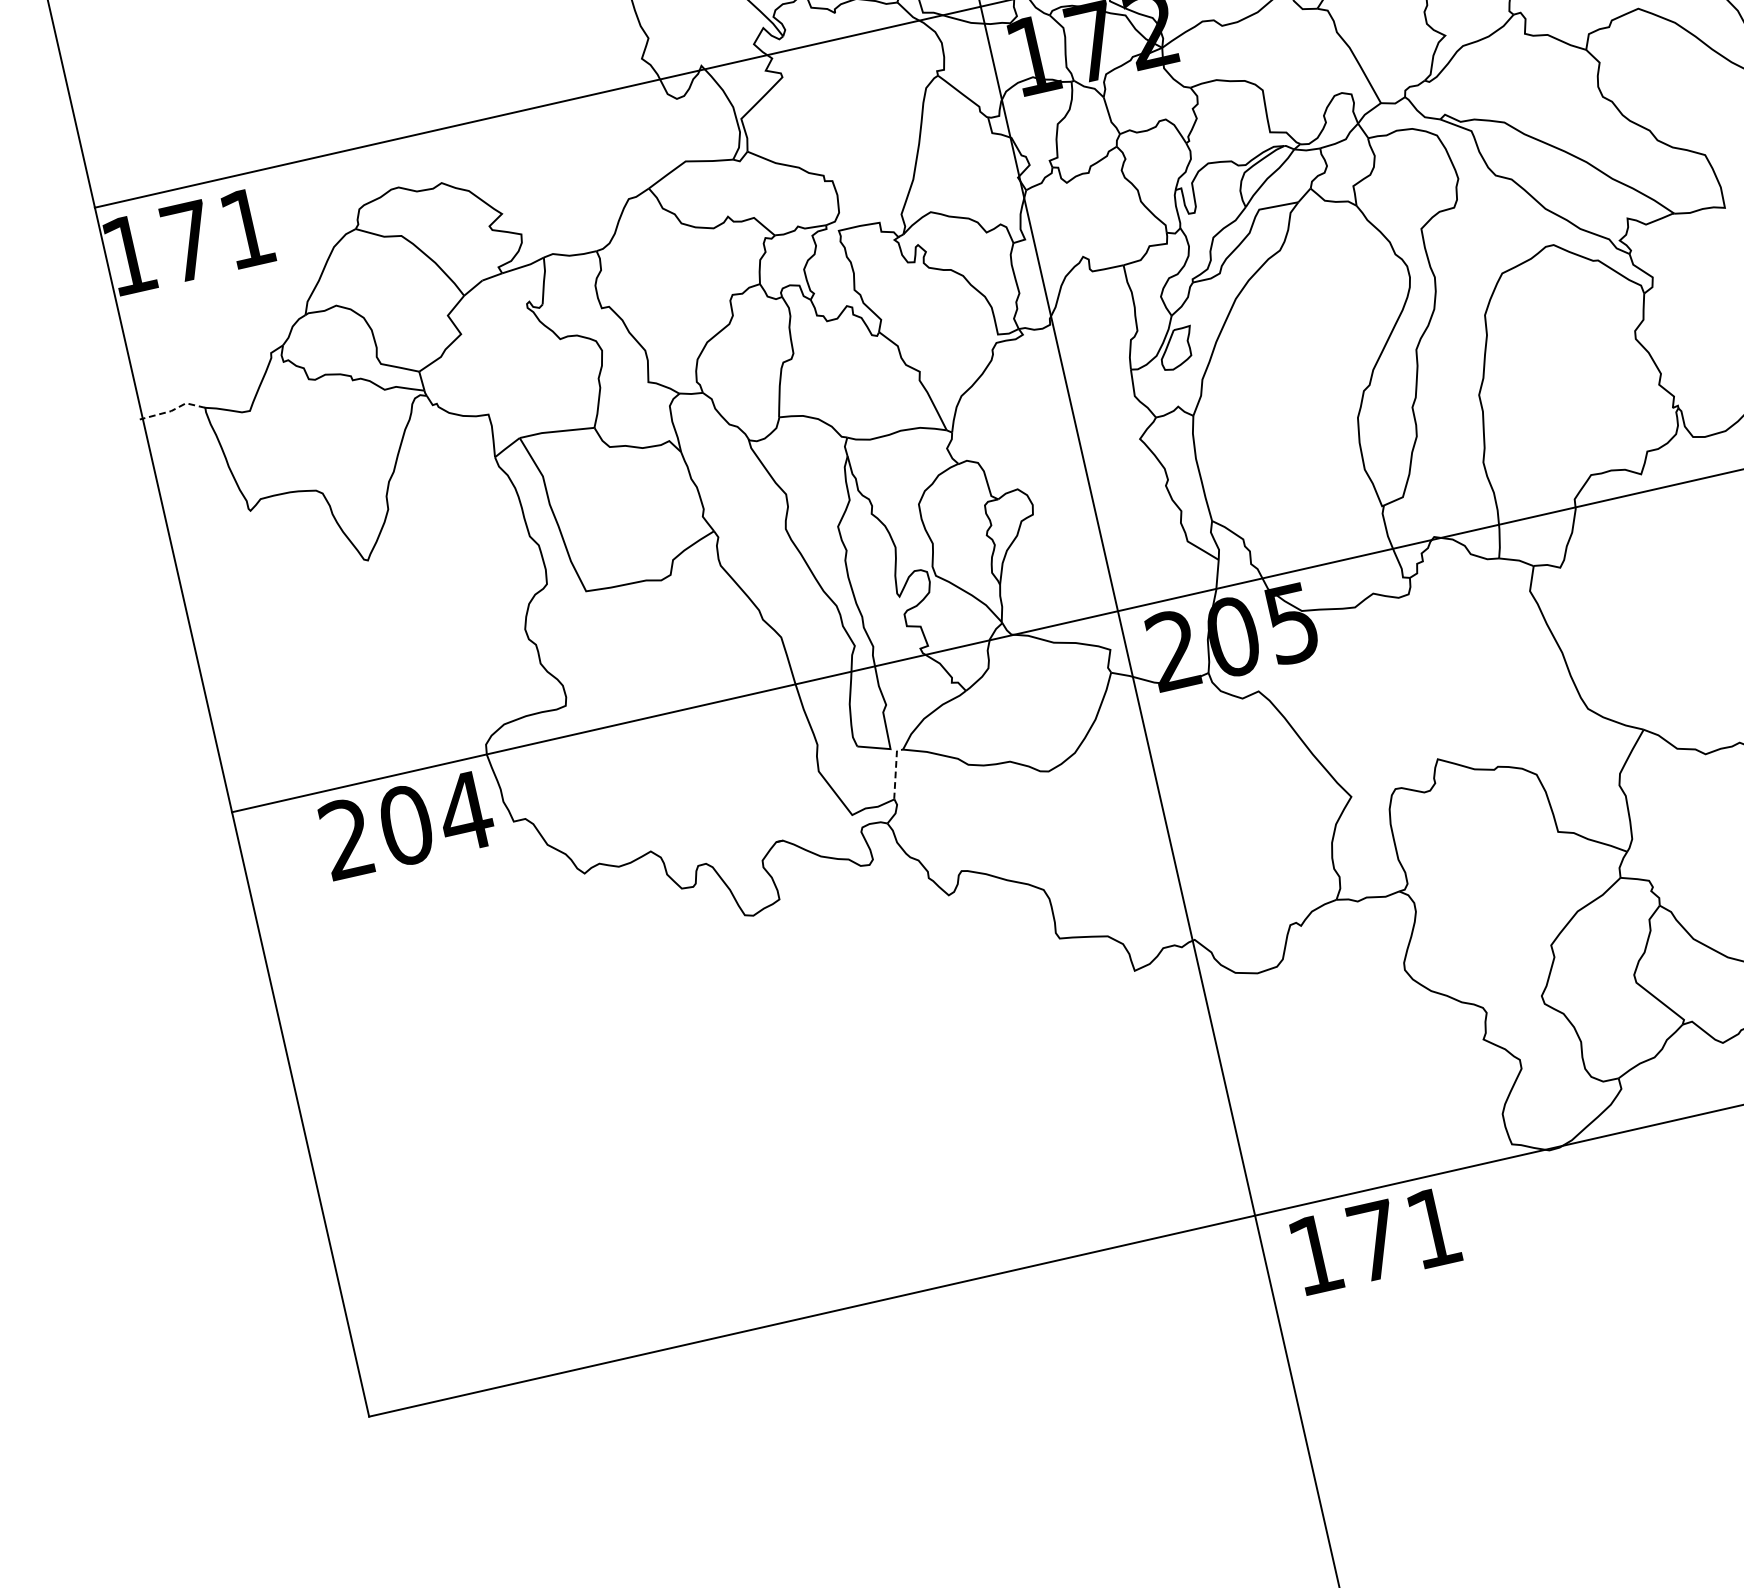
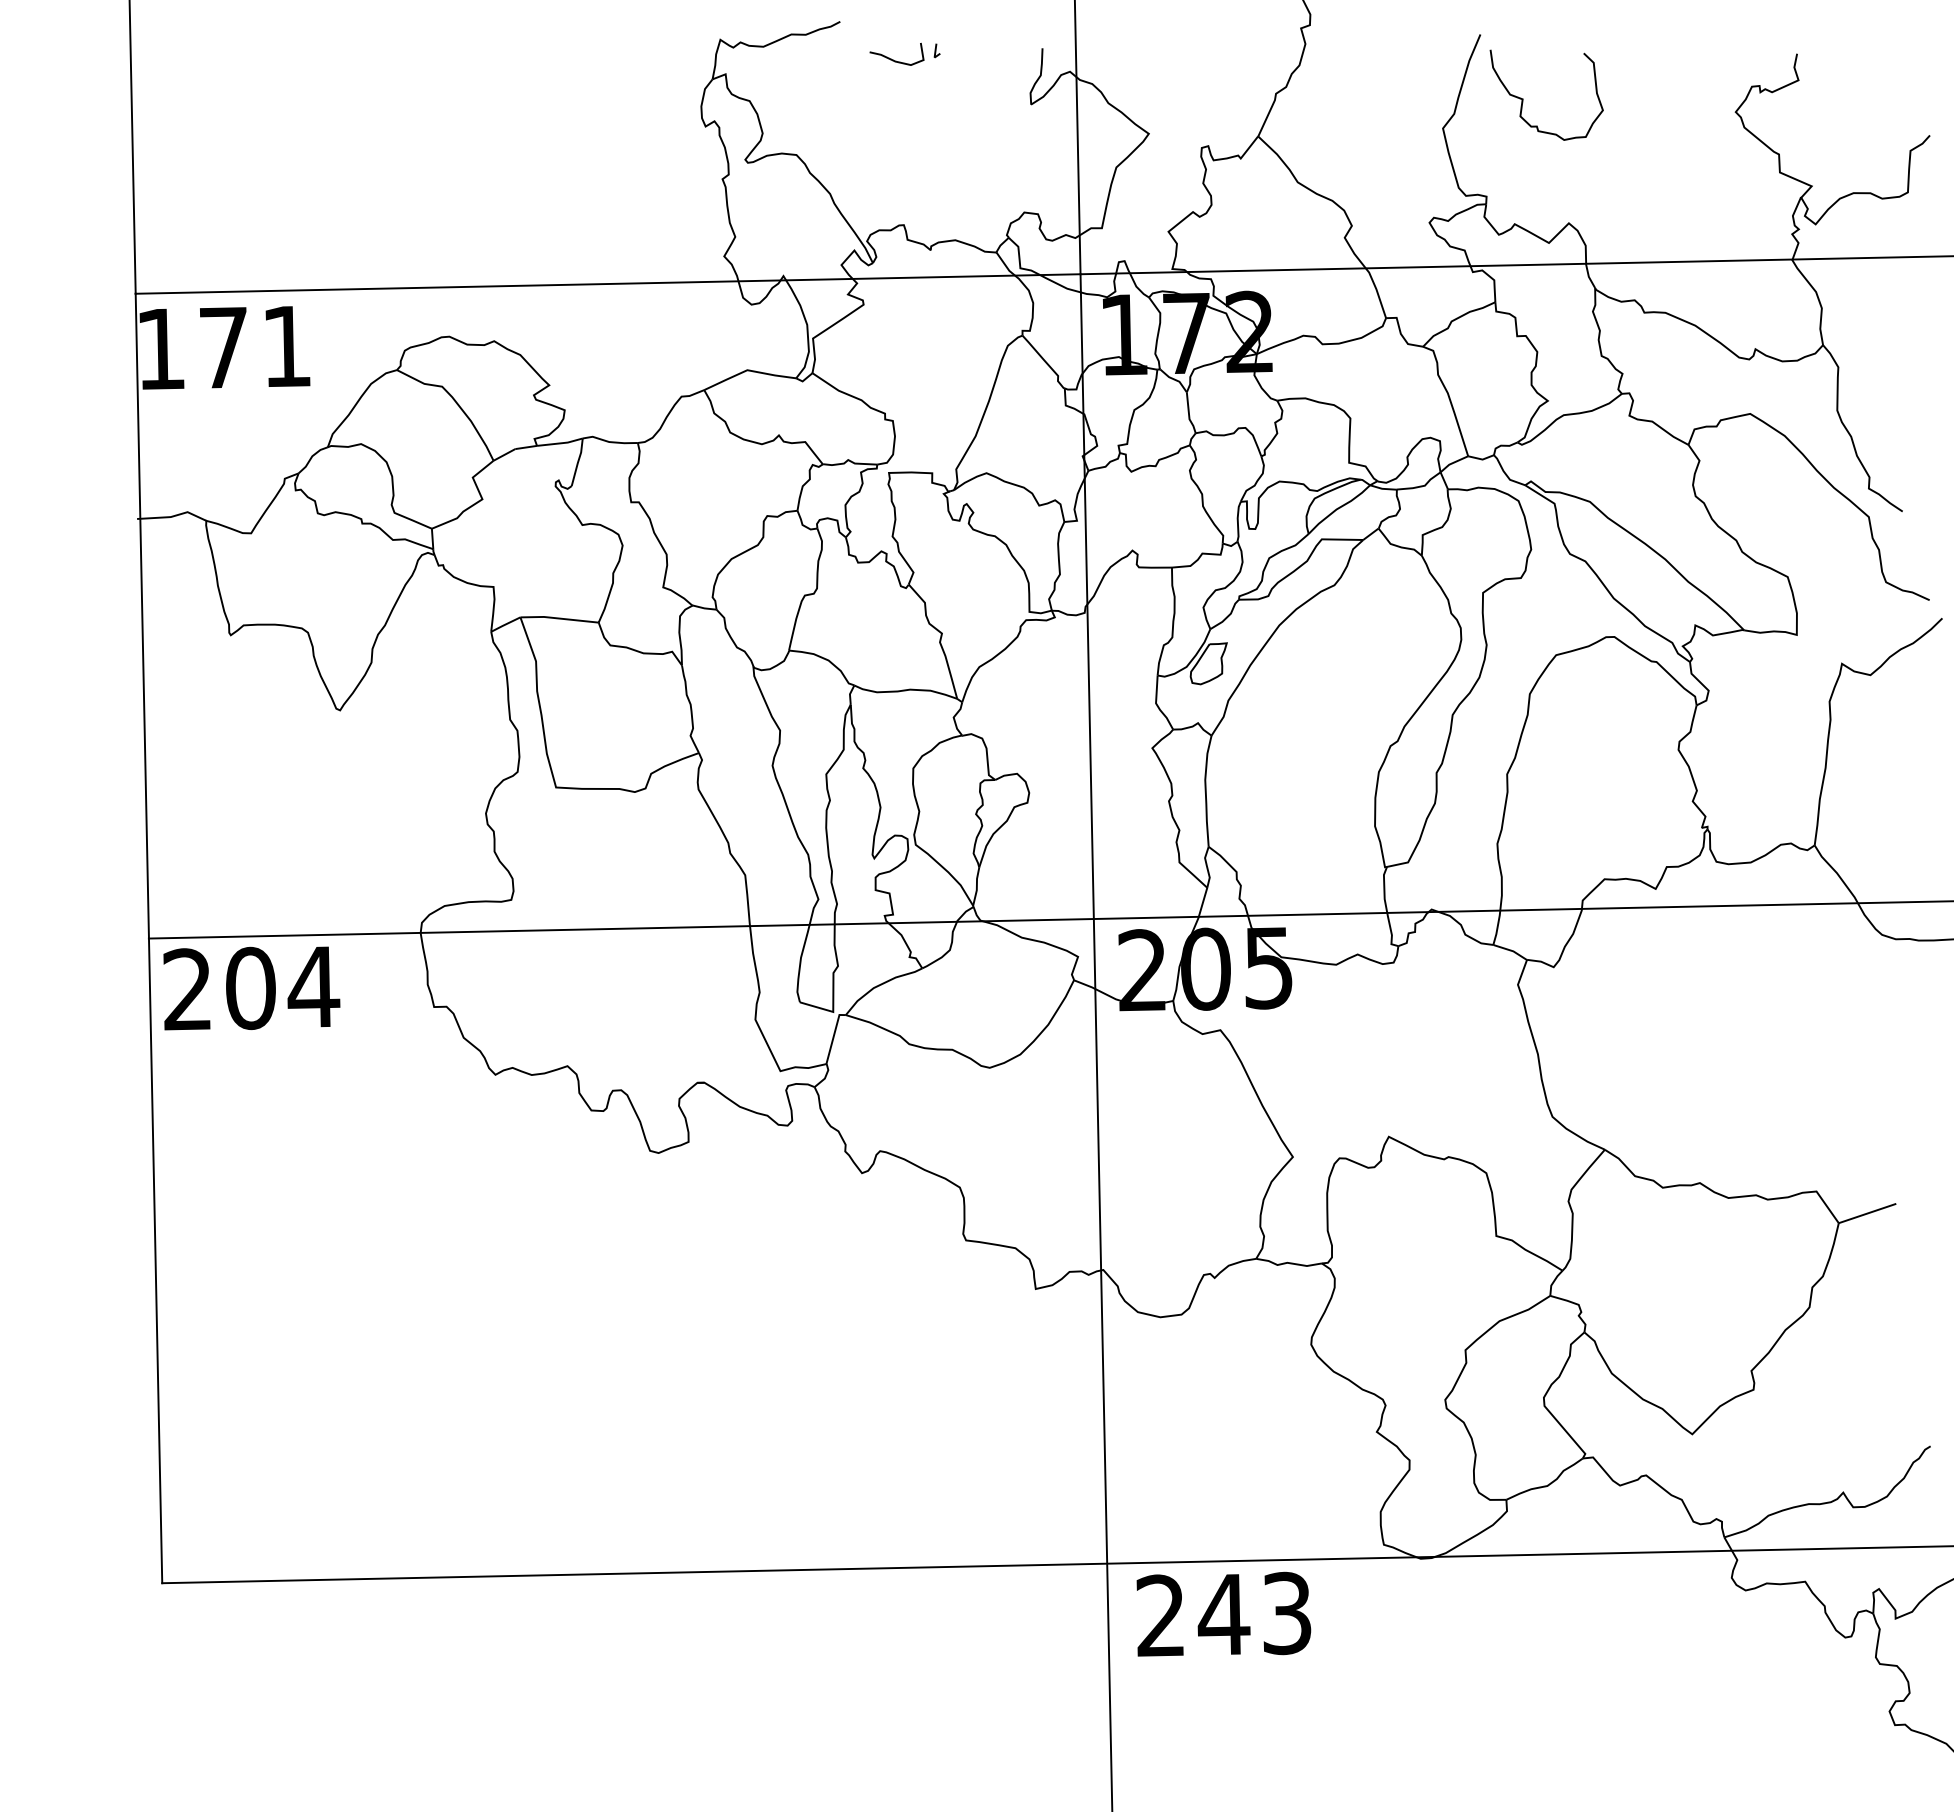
line: (172, 410) -> (172, 516), dashed -> solid
line: (895, 771) -> (833, 1035), dashed -> solid
text: (406, 825) -> (251, 988), moved
text: (1374, 1240) -> (1223, 1613), 171 -> 243

